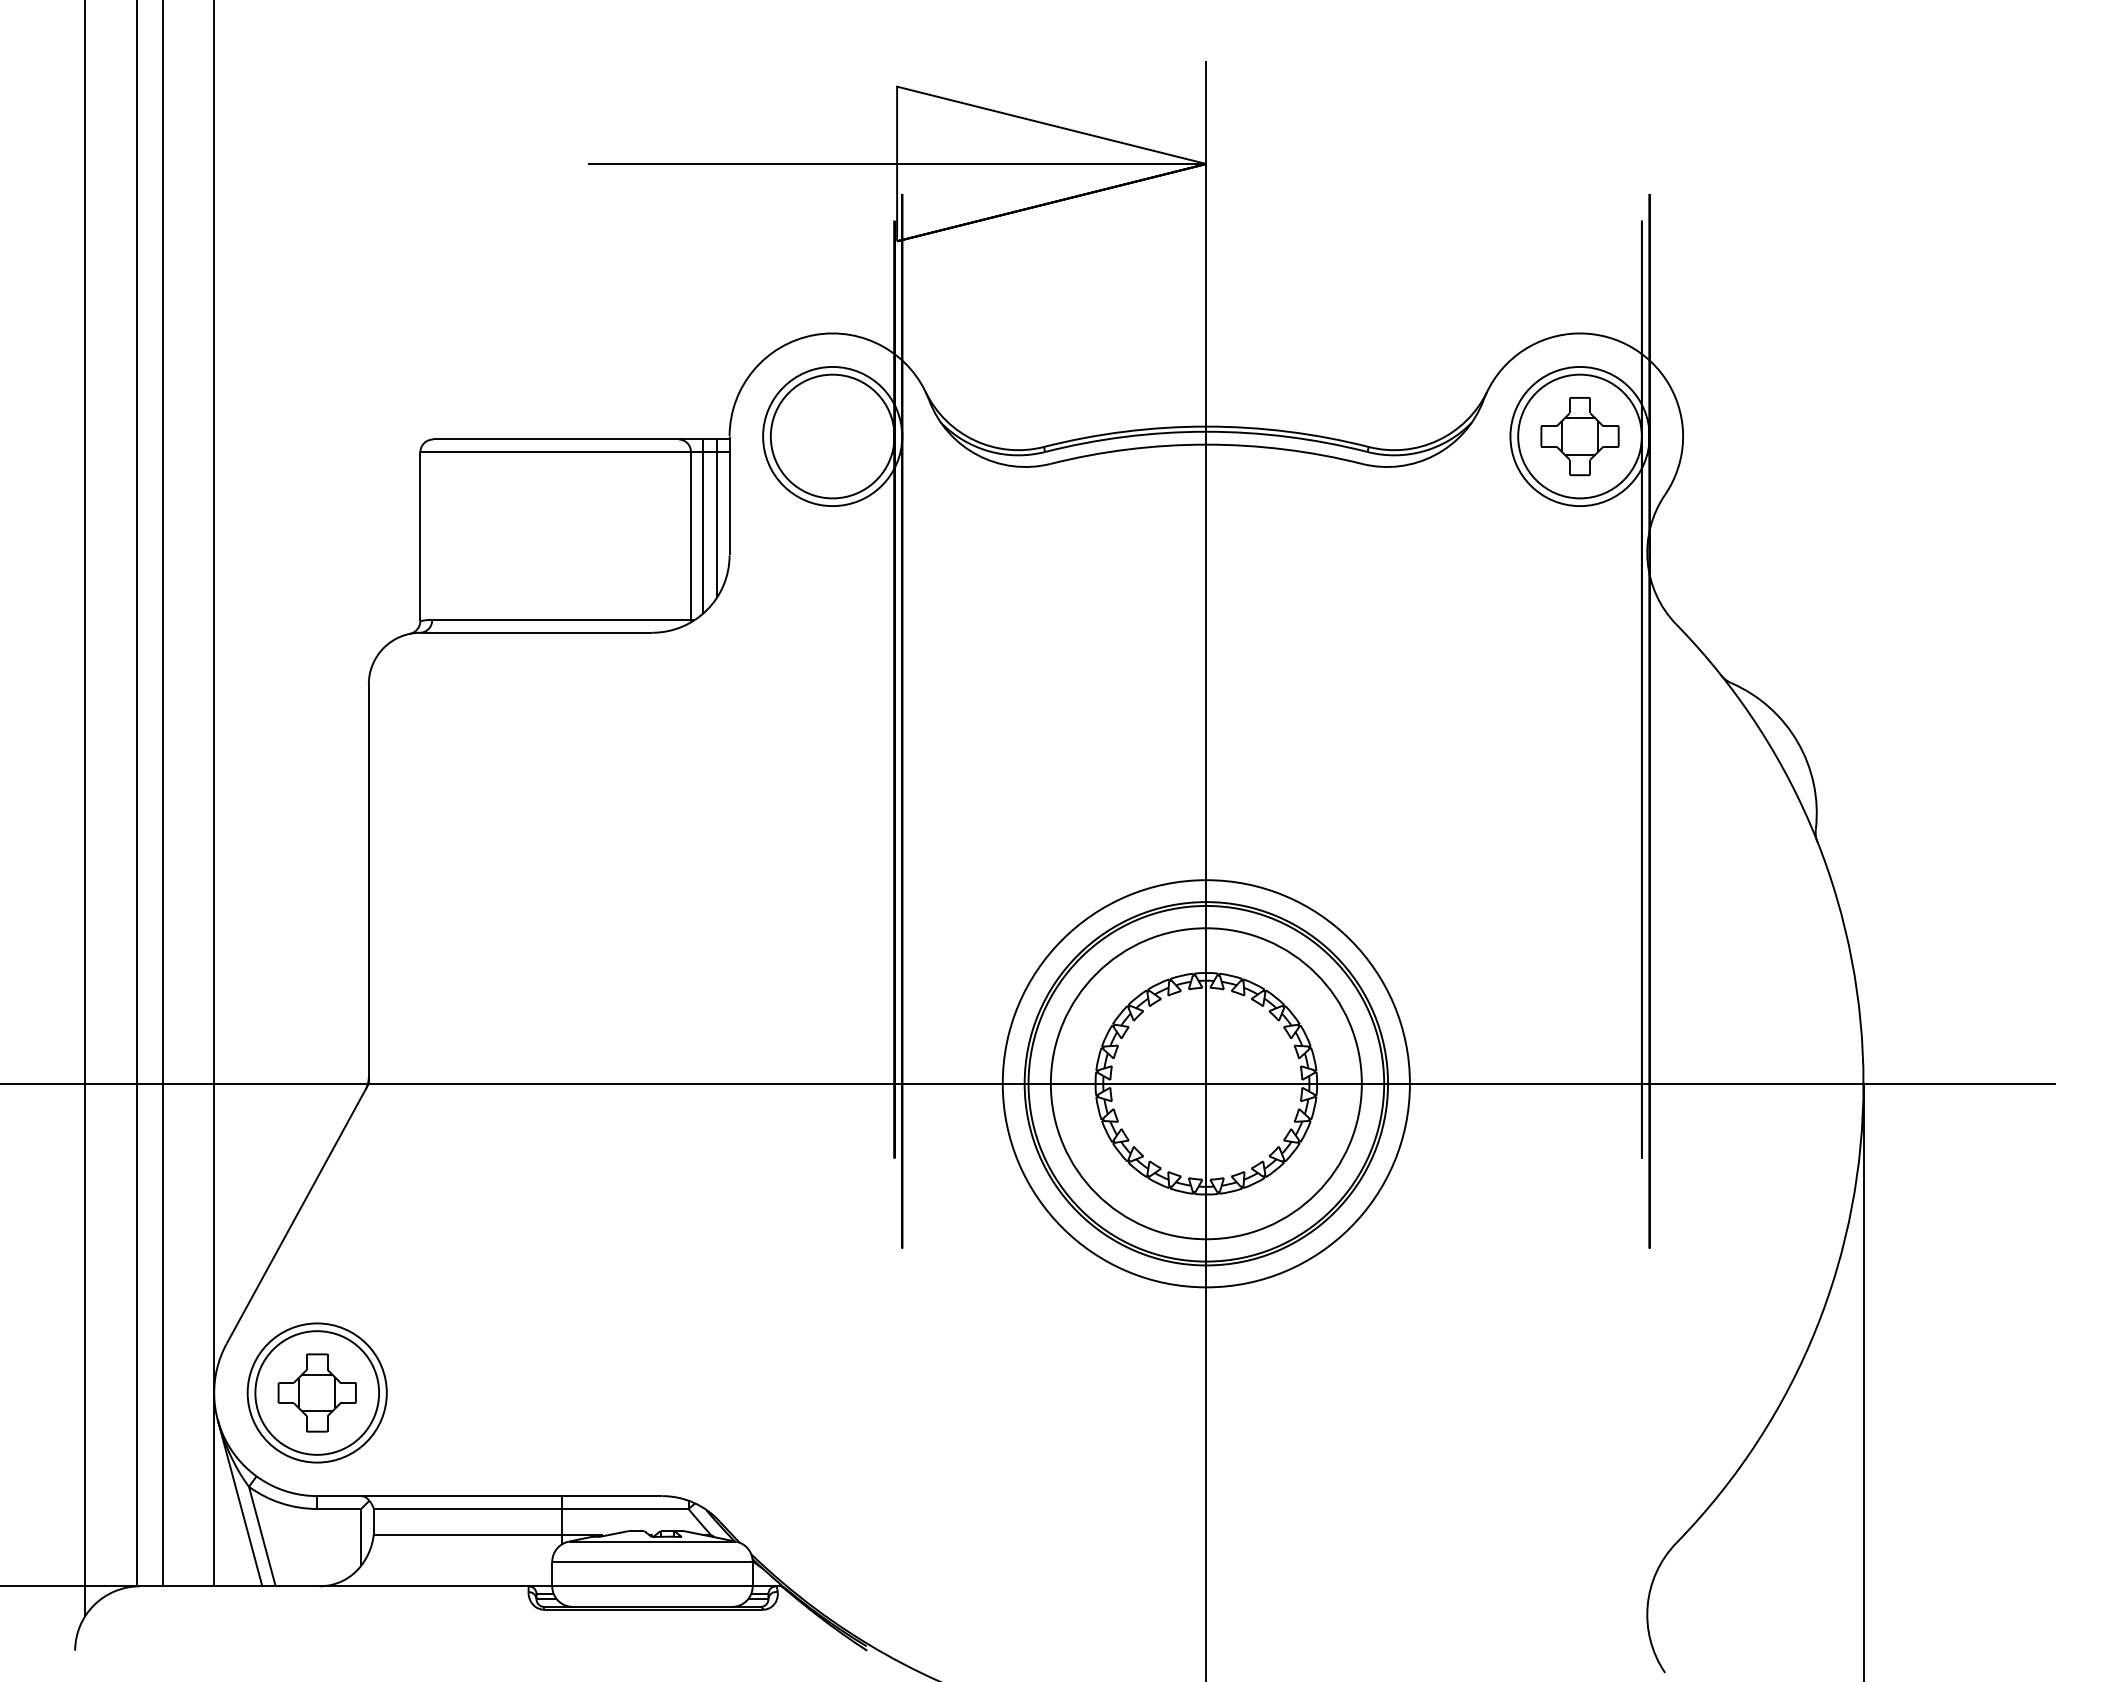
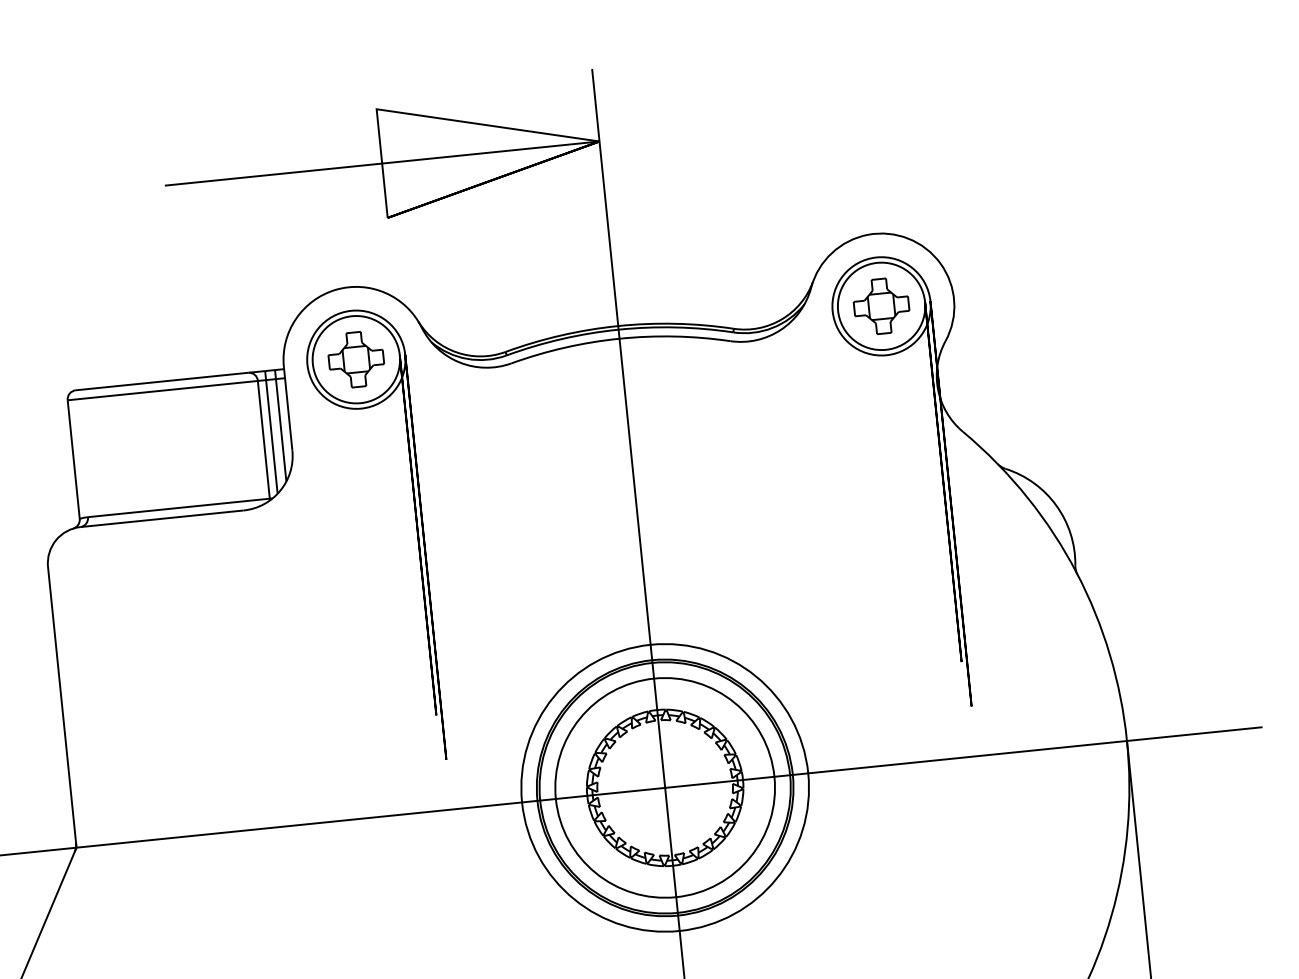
part: (832, 436) -> (356, 359), added

